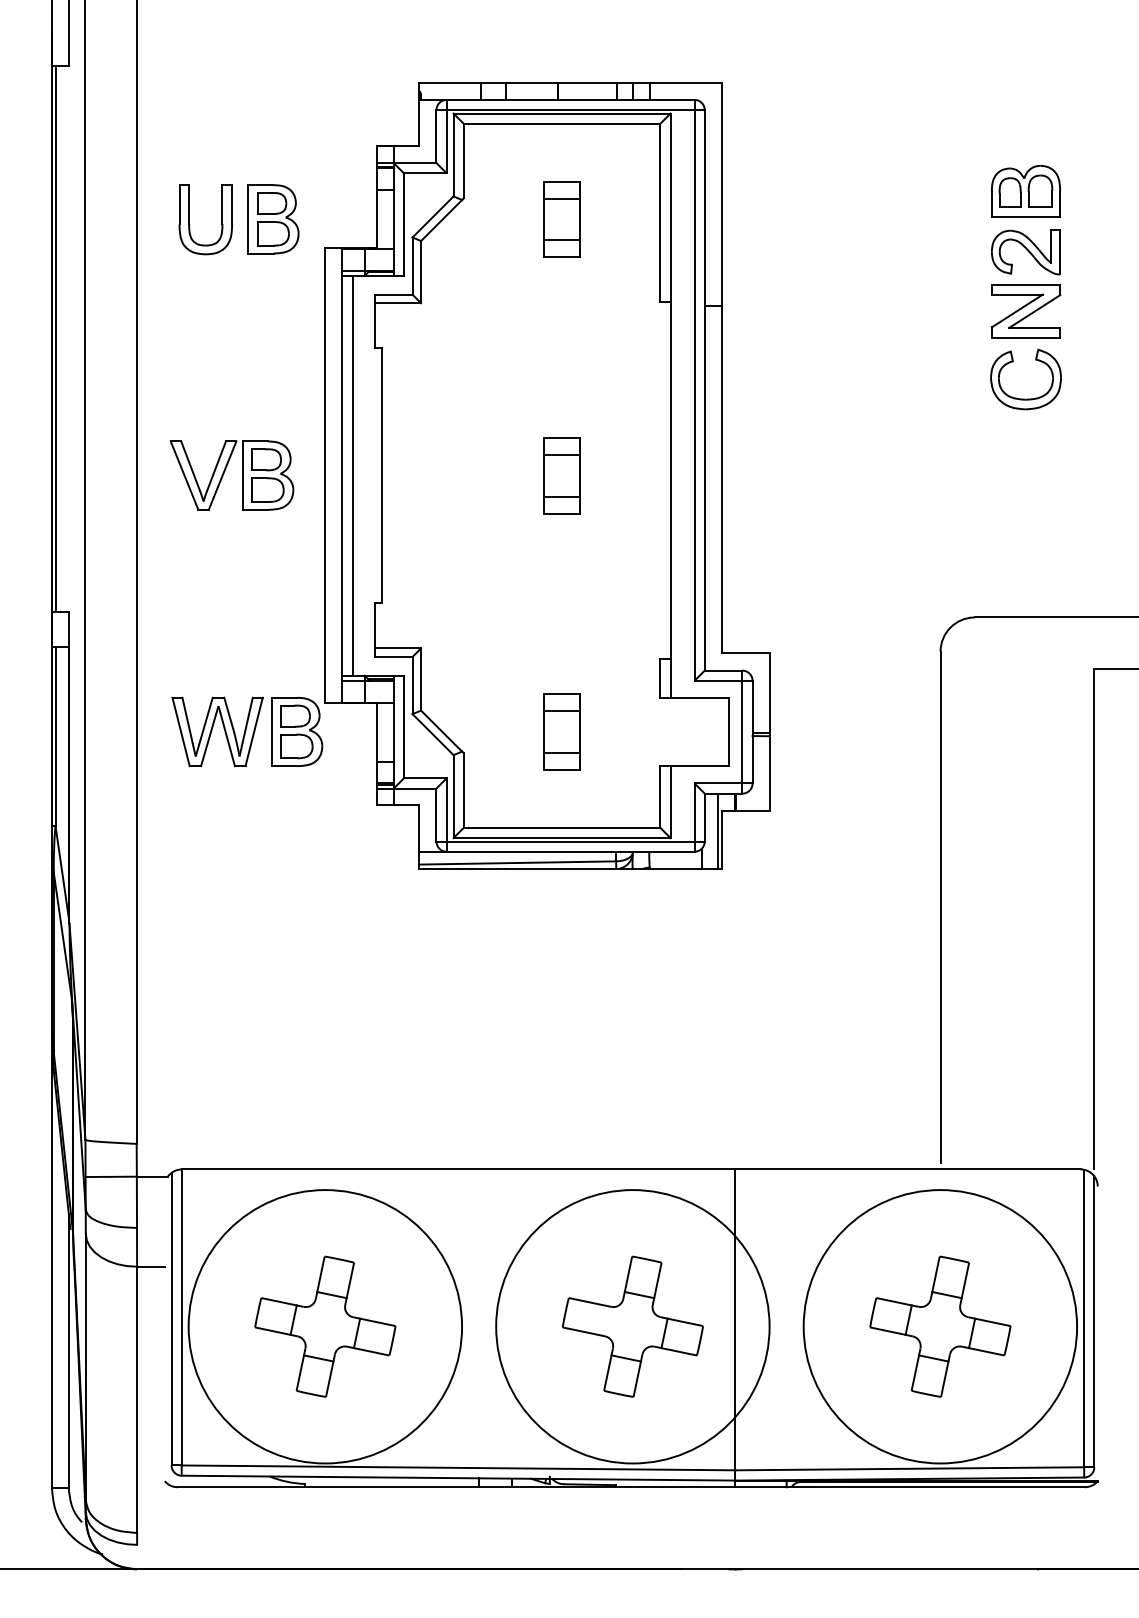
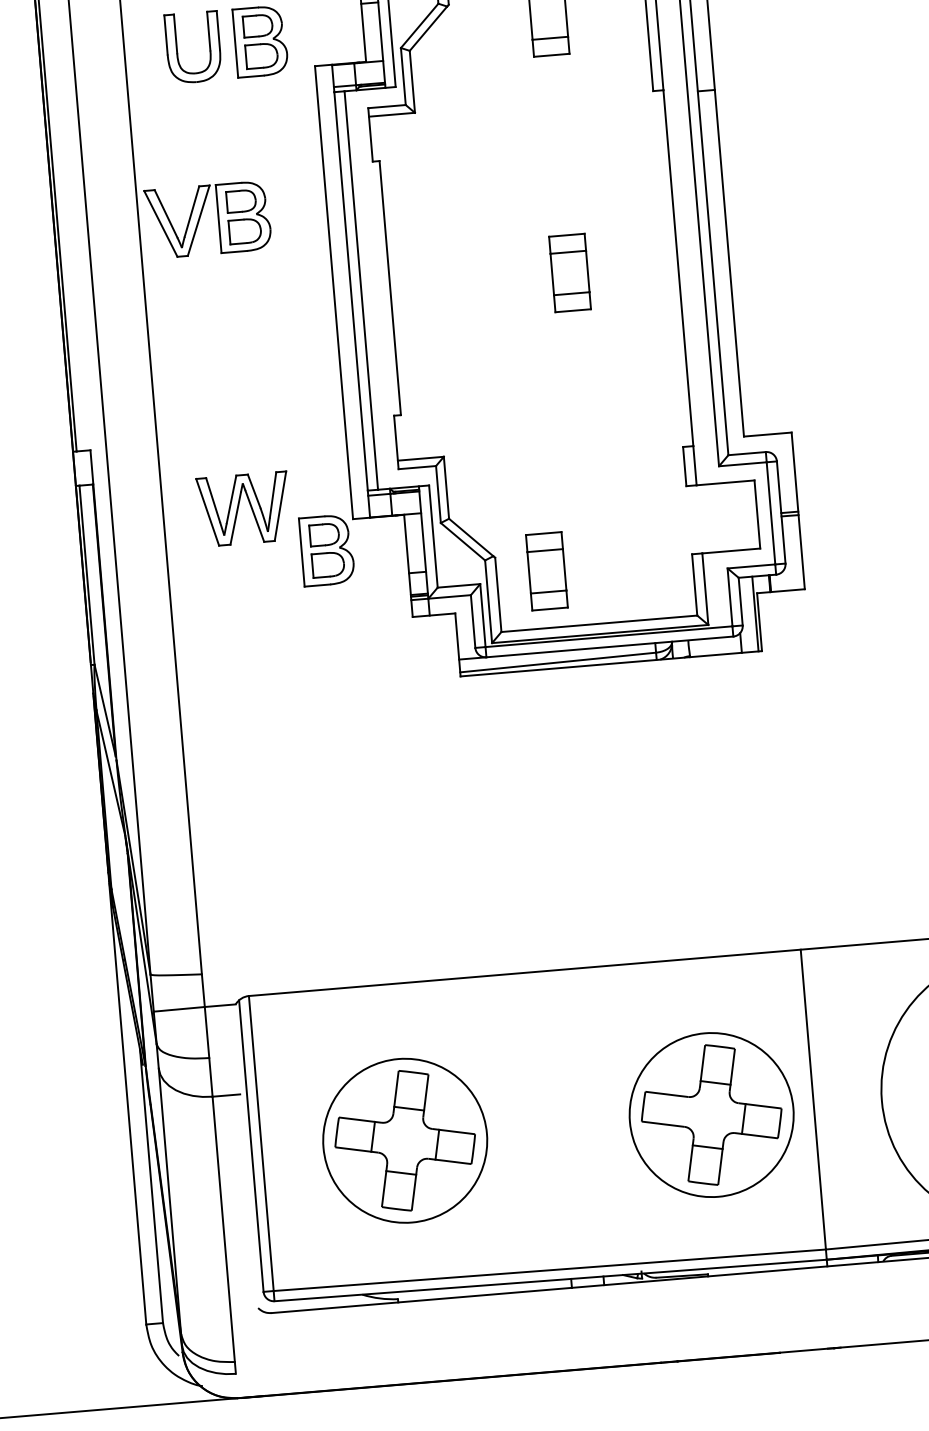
part: (225, 471) -> (201, 216), moved
part: (217, 731) -> (243, 508), moved
part: (561, 731) -> (546, 570), moved
circle: (325, 1326) -> (405, 1140), size x0.6
circle: (632, 1326) -> (711, 1114), size x0.6

